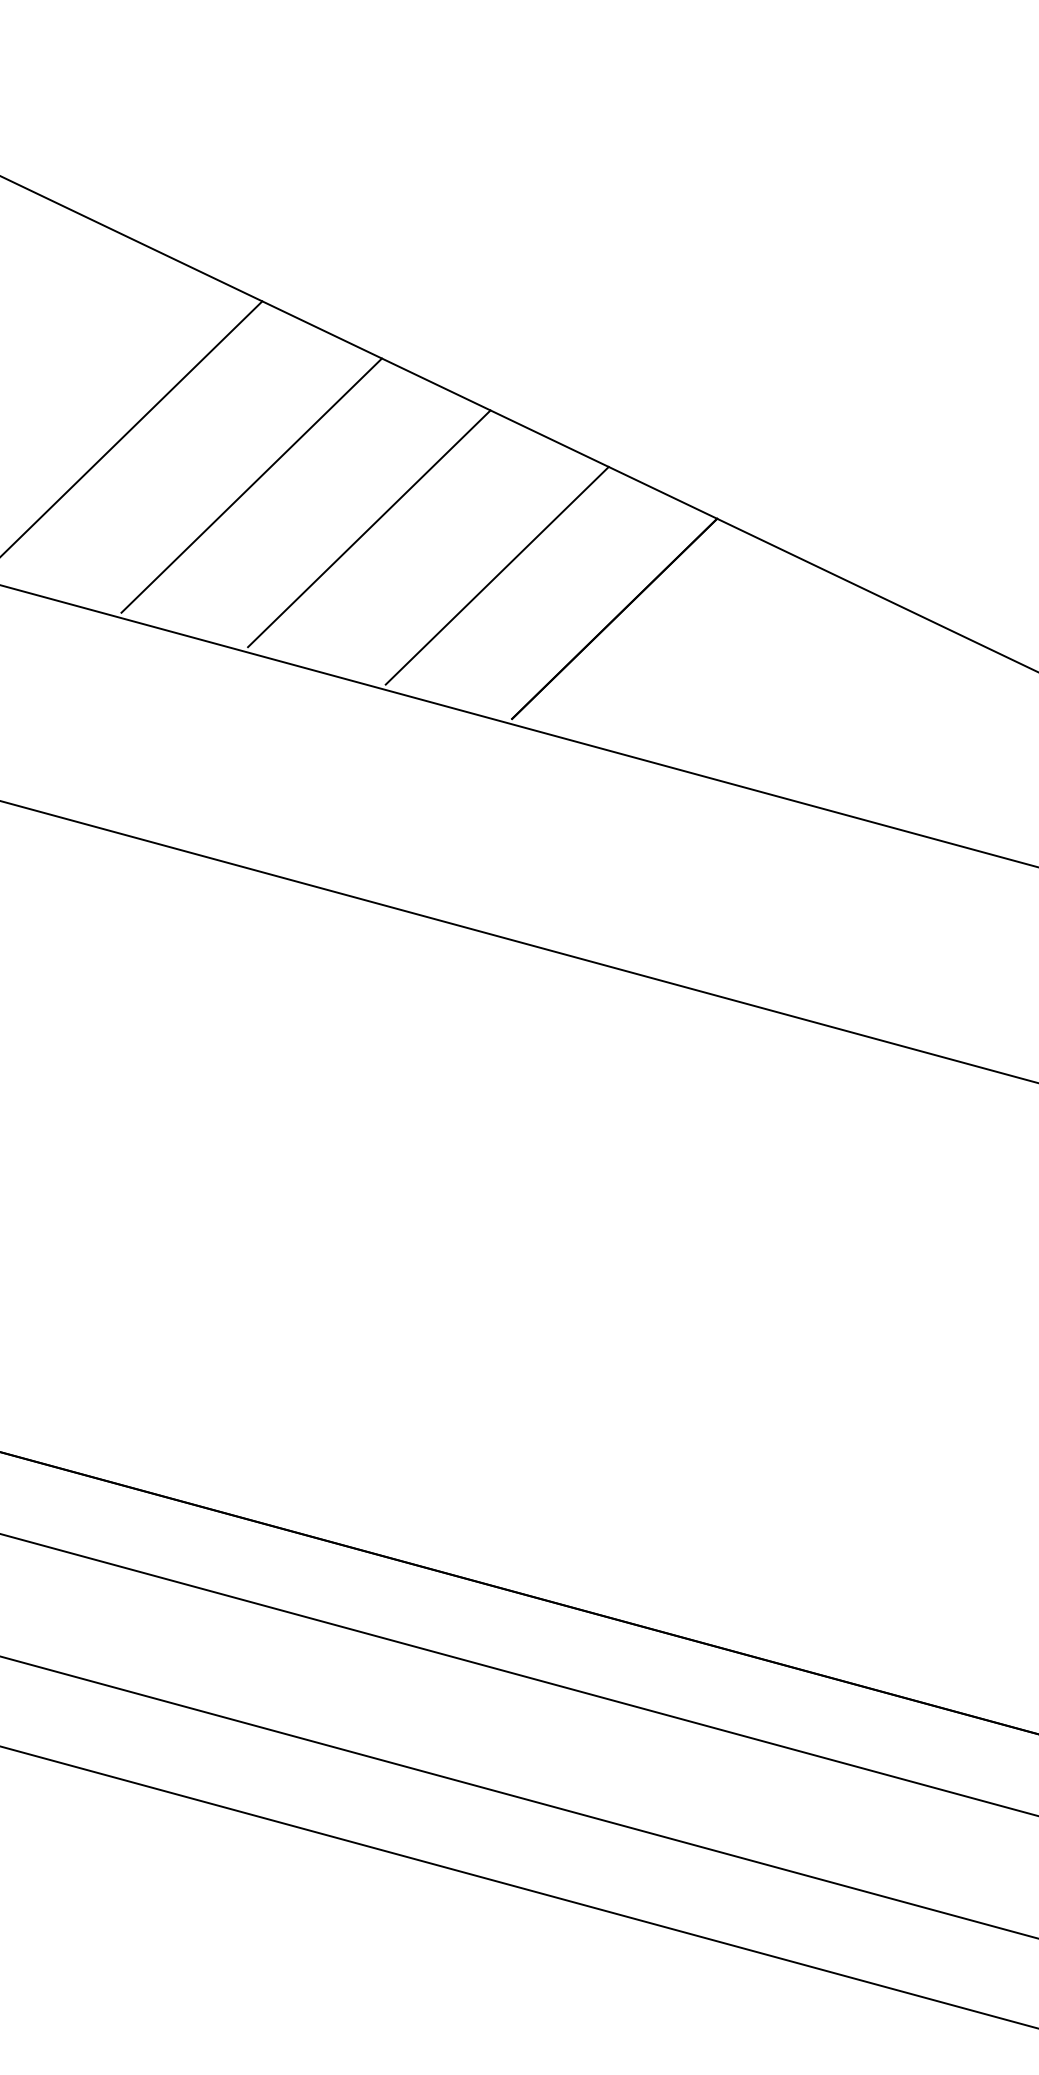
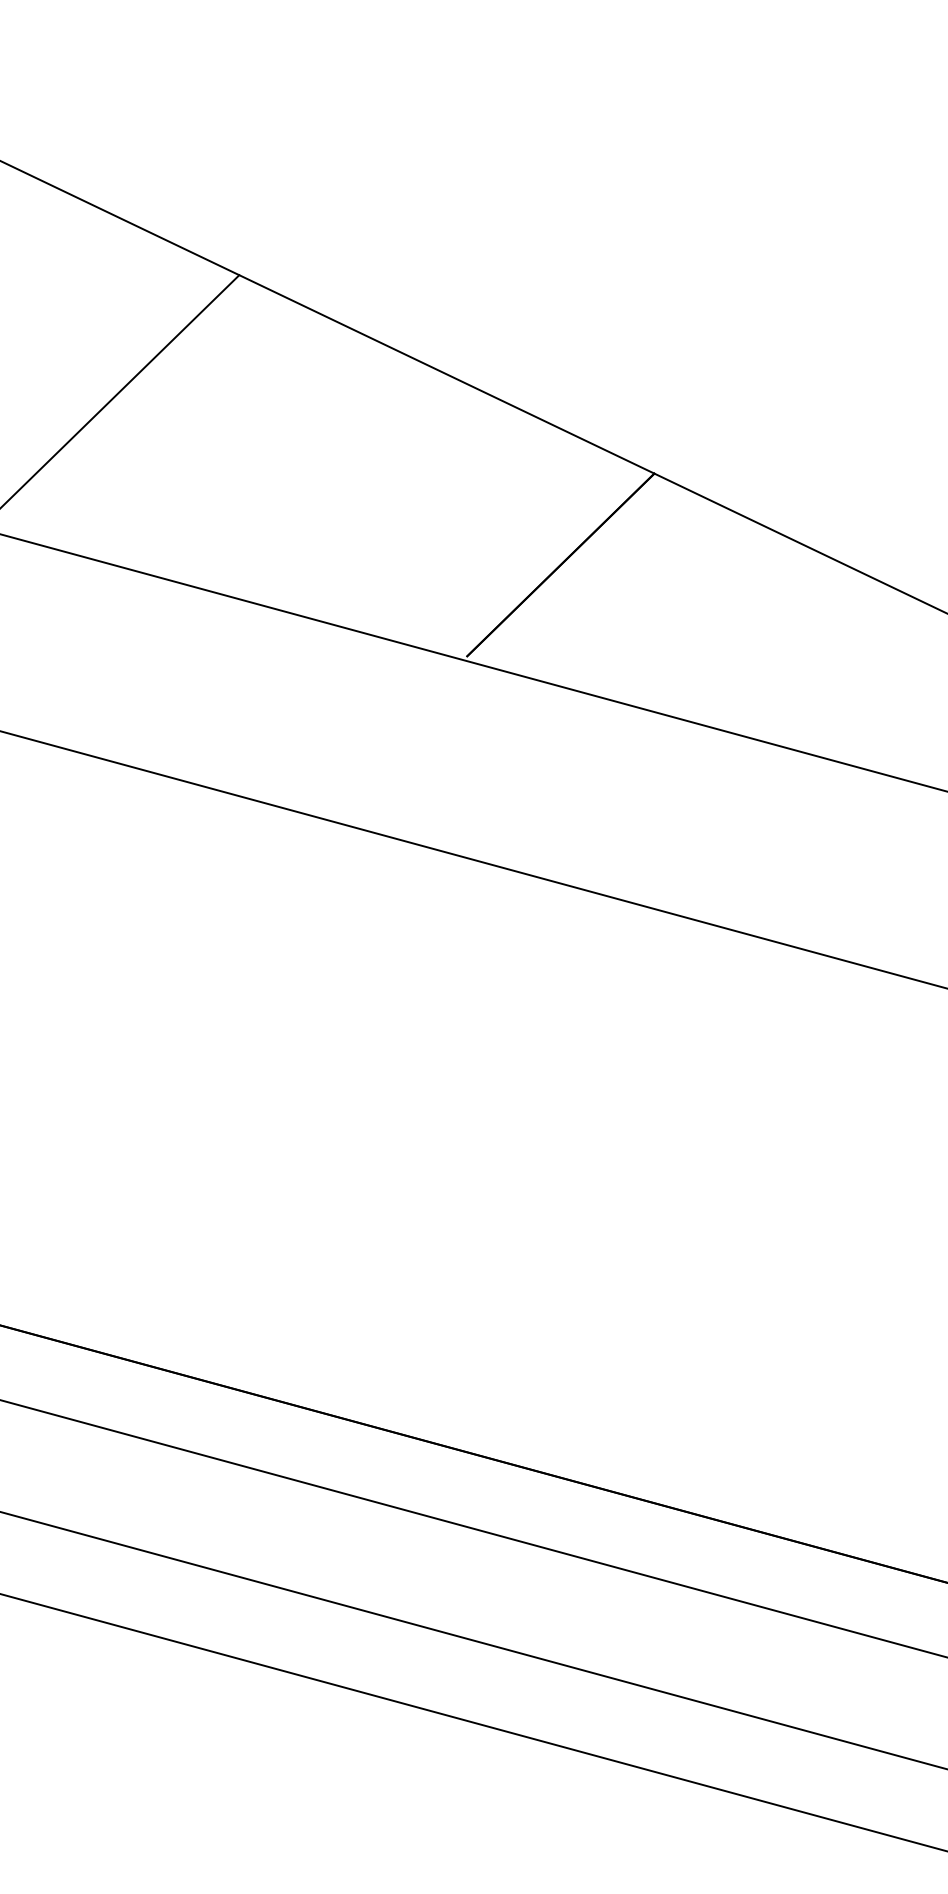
line: (251, 485) -> (229, 443), removed
line: (369, 528) -> (337, 482), removed
line: (496, 575) -> (453, 525), removed

